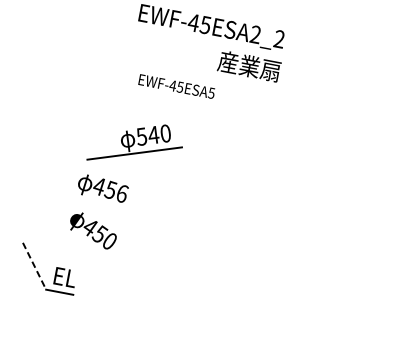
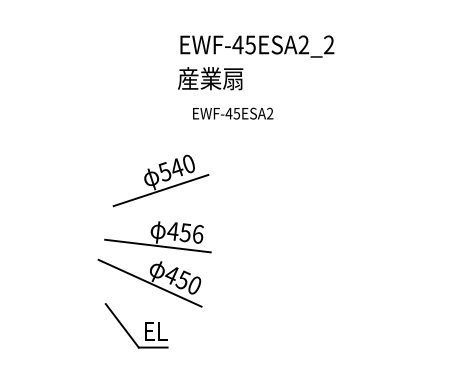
text: (249, 66) -> (210, 78), moved
text: (212, 93) -> (270, 113), EWF-45ESA5 -> EWF-45ESA2
part: (136, 143) -> (160, 180), moved
line: (82, 197) -> (157, 245), added
line: (67, 230) -> (149, 282), added
line: (34, 266) -> (122, 326), dashed -> solid

